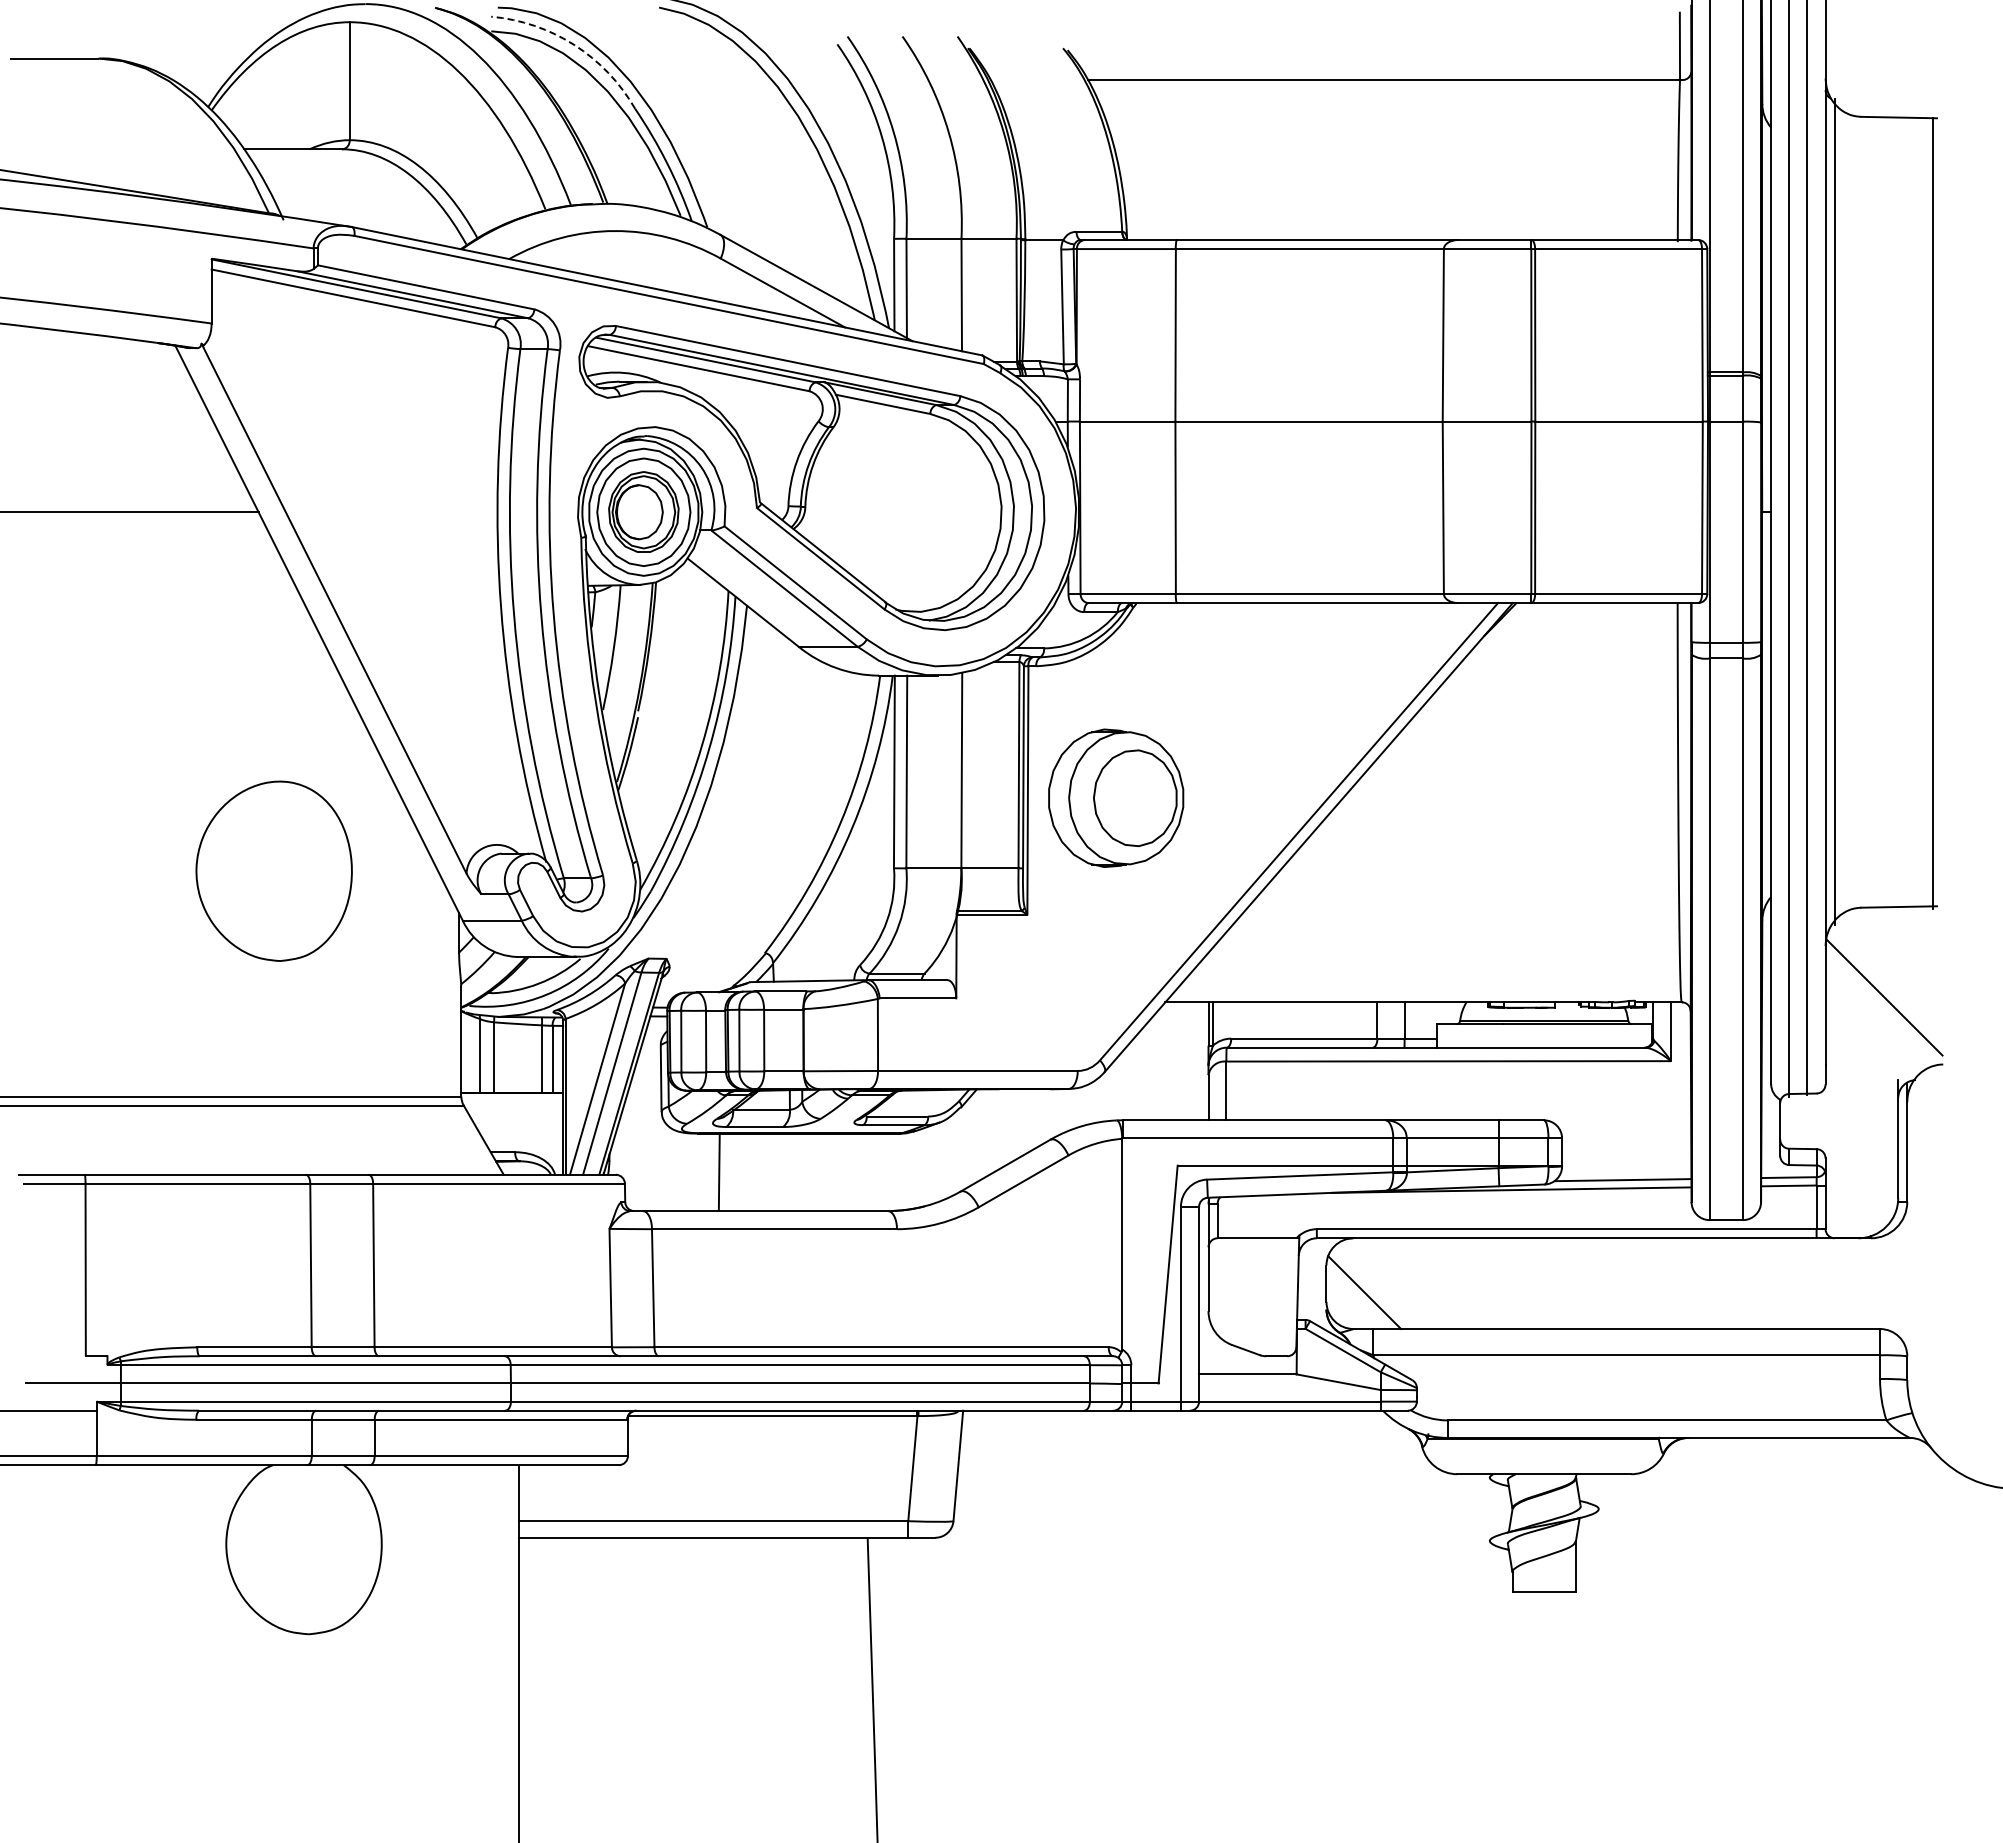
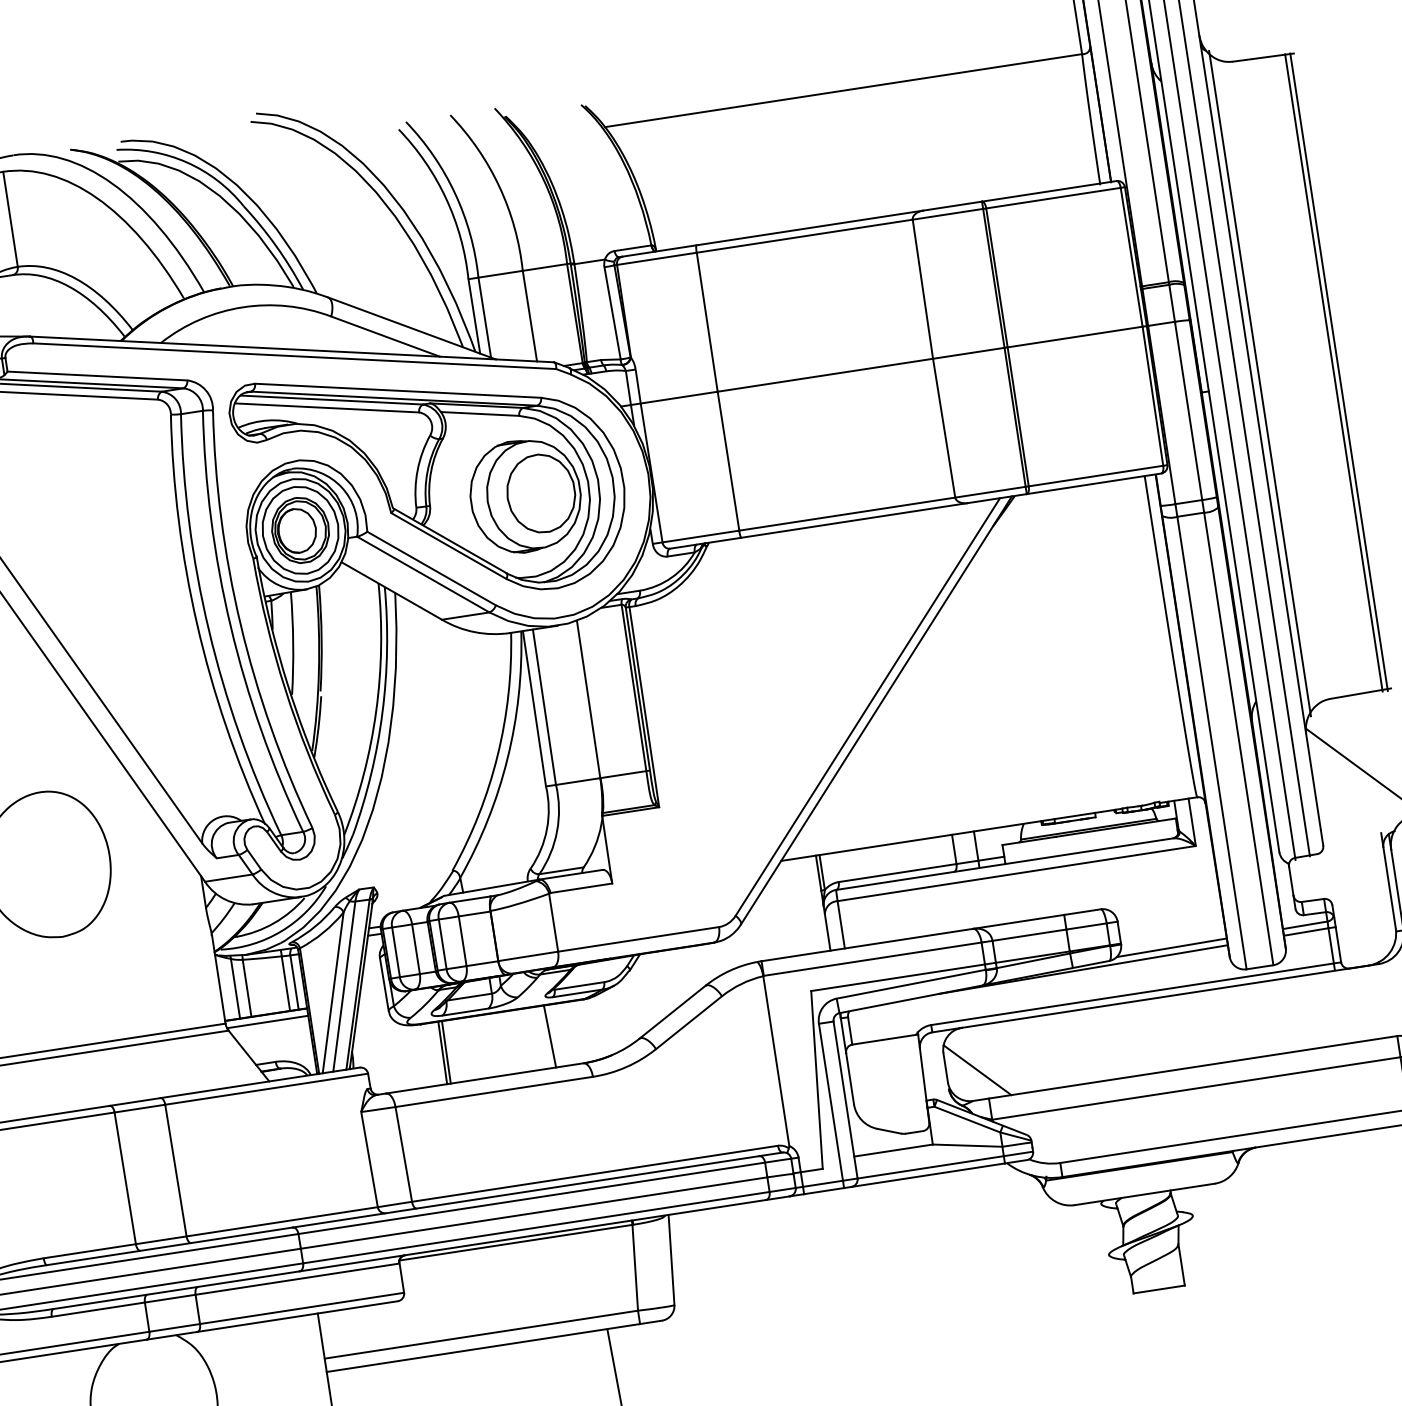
arc: (574, 45) -> (187, 162), dashed -> solid
line: (1926, 512) -> (1334, 372), added
part: (1116, 797) -> (525, 495), moved
line: (512, 1102) -> (267, 1022), added
line: (723, 1172) -> (446, 1052), added
line: (852, 1172) -> (550, 1036), added

